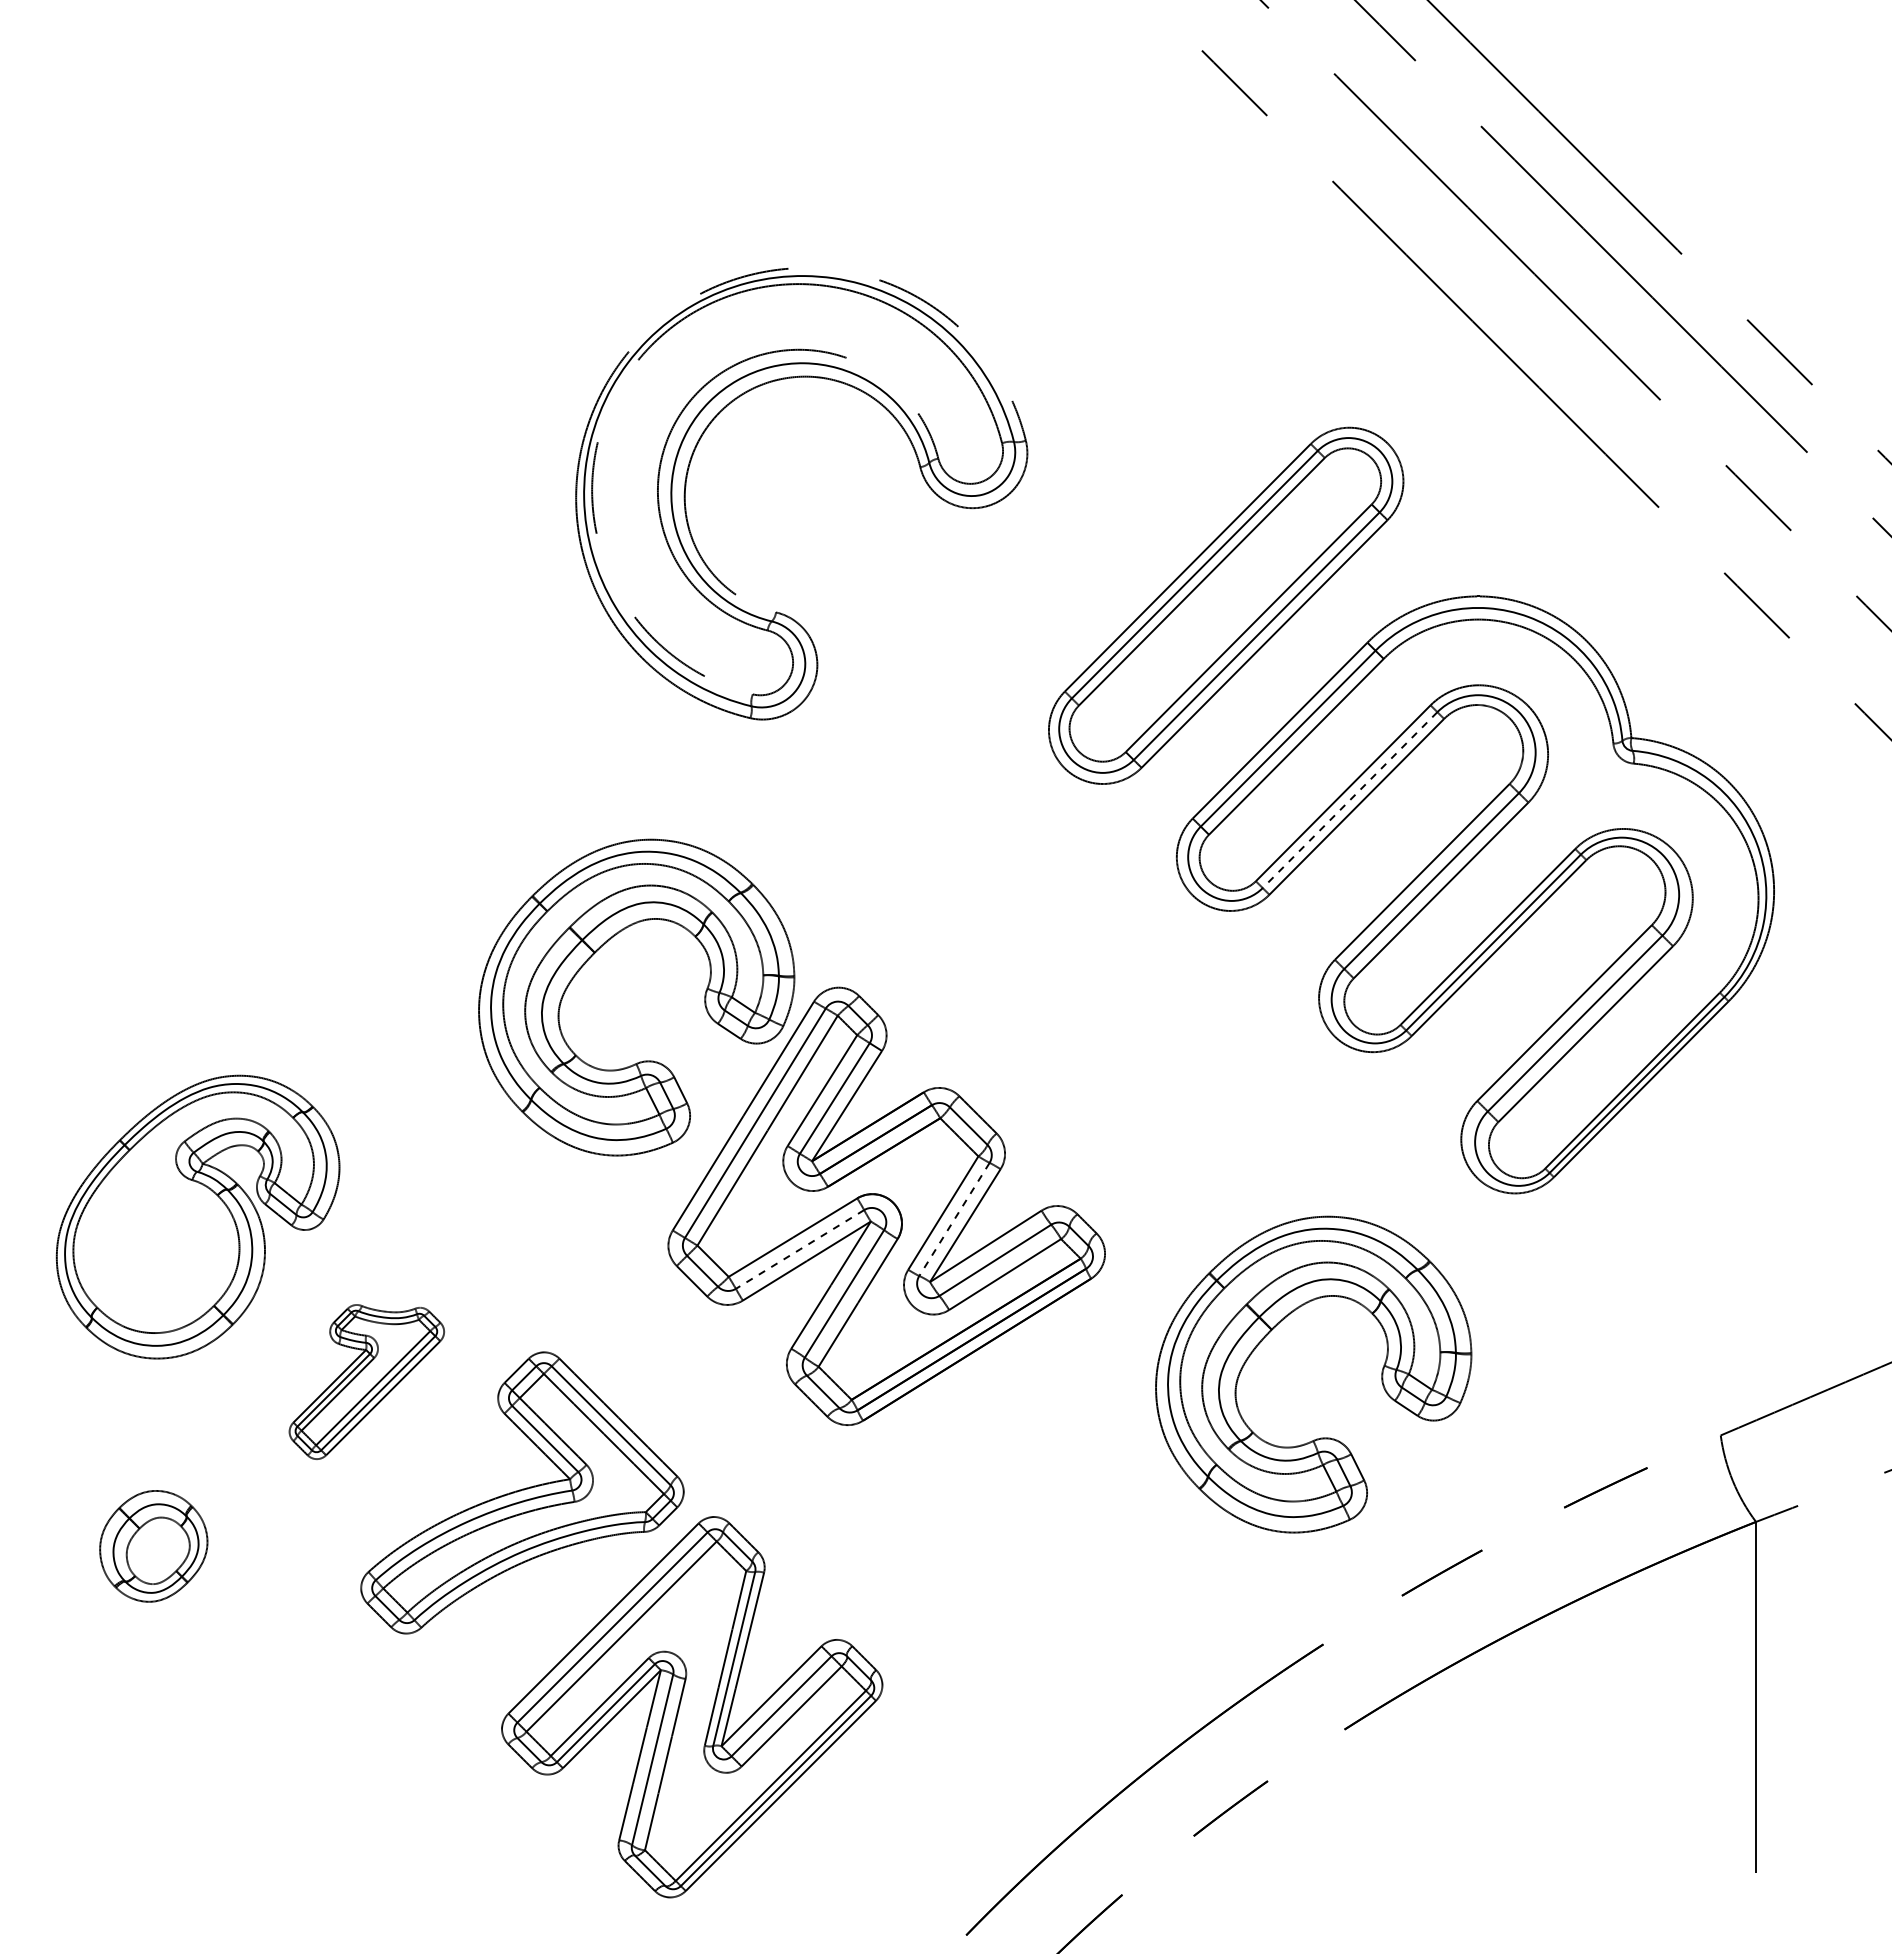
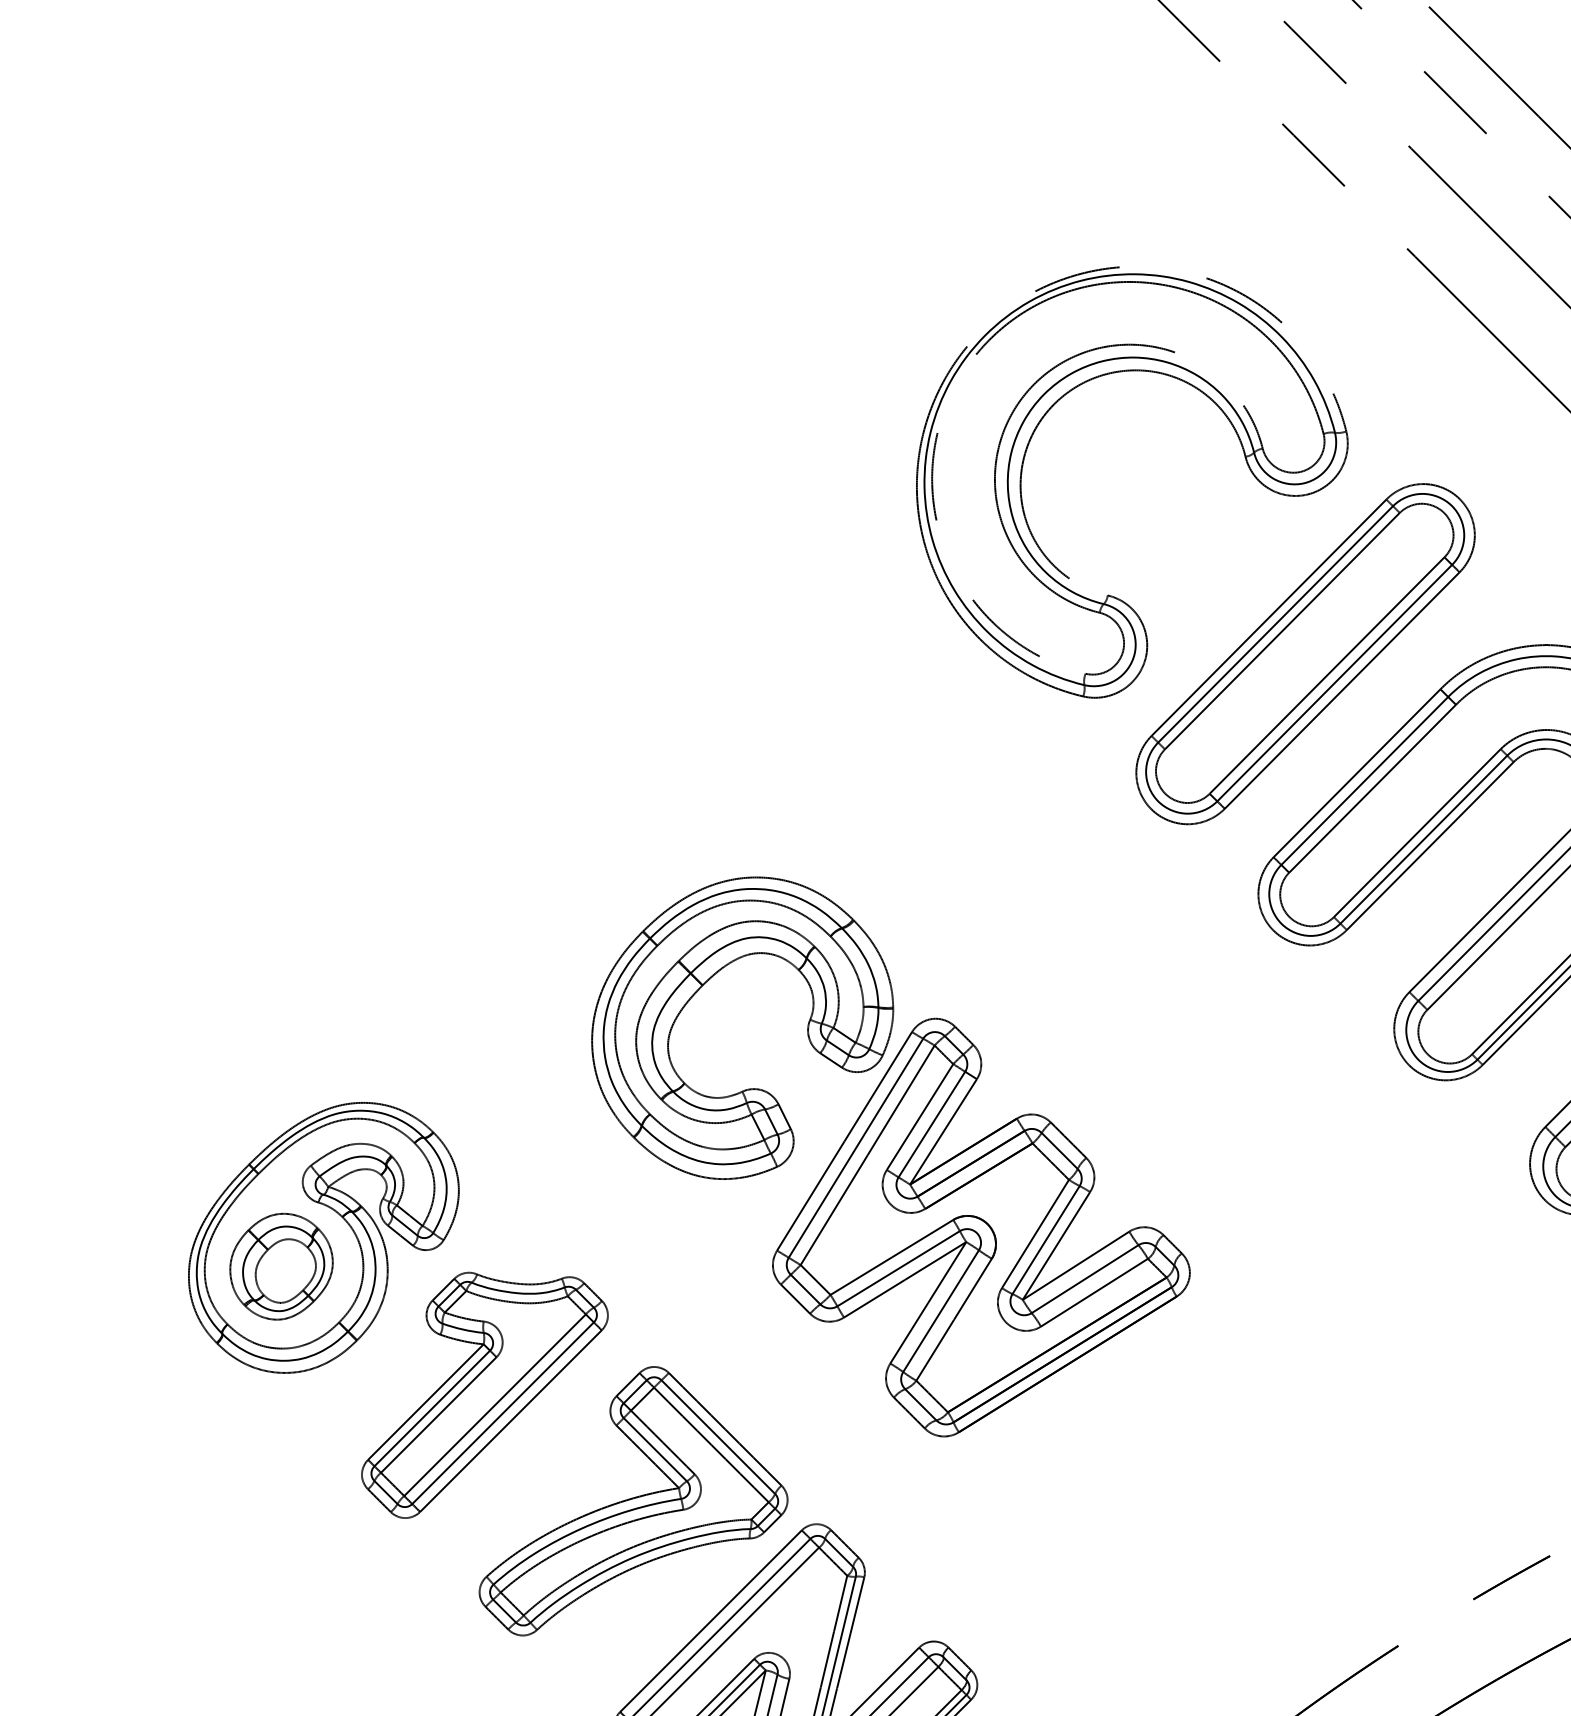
part: (719, 414) -> (1053, 406), moved
line: (1350, 800) -> (1424, 840), dashed -> solid
line: (954, 1219) -> (1046, 1240), dashed -> solid
line: (800, 1249) -> (899, 1268), dashed -> solid
part: (1271, 1331) -> (1348, 1347), removed
part: (366, 1381) -> (484, 1394), size x1.67
part: (153, 1546) -> (281, 1266), moved

